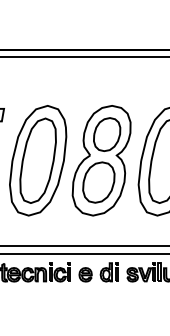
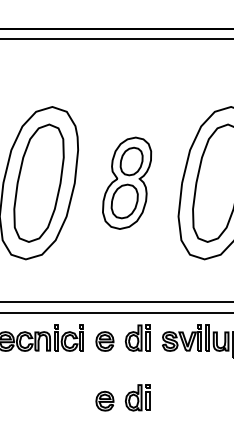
part: (101, 160) -> (126, 182), size x0.6
part: (98, 315) -> (122, 398), added

